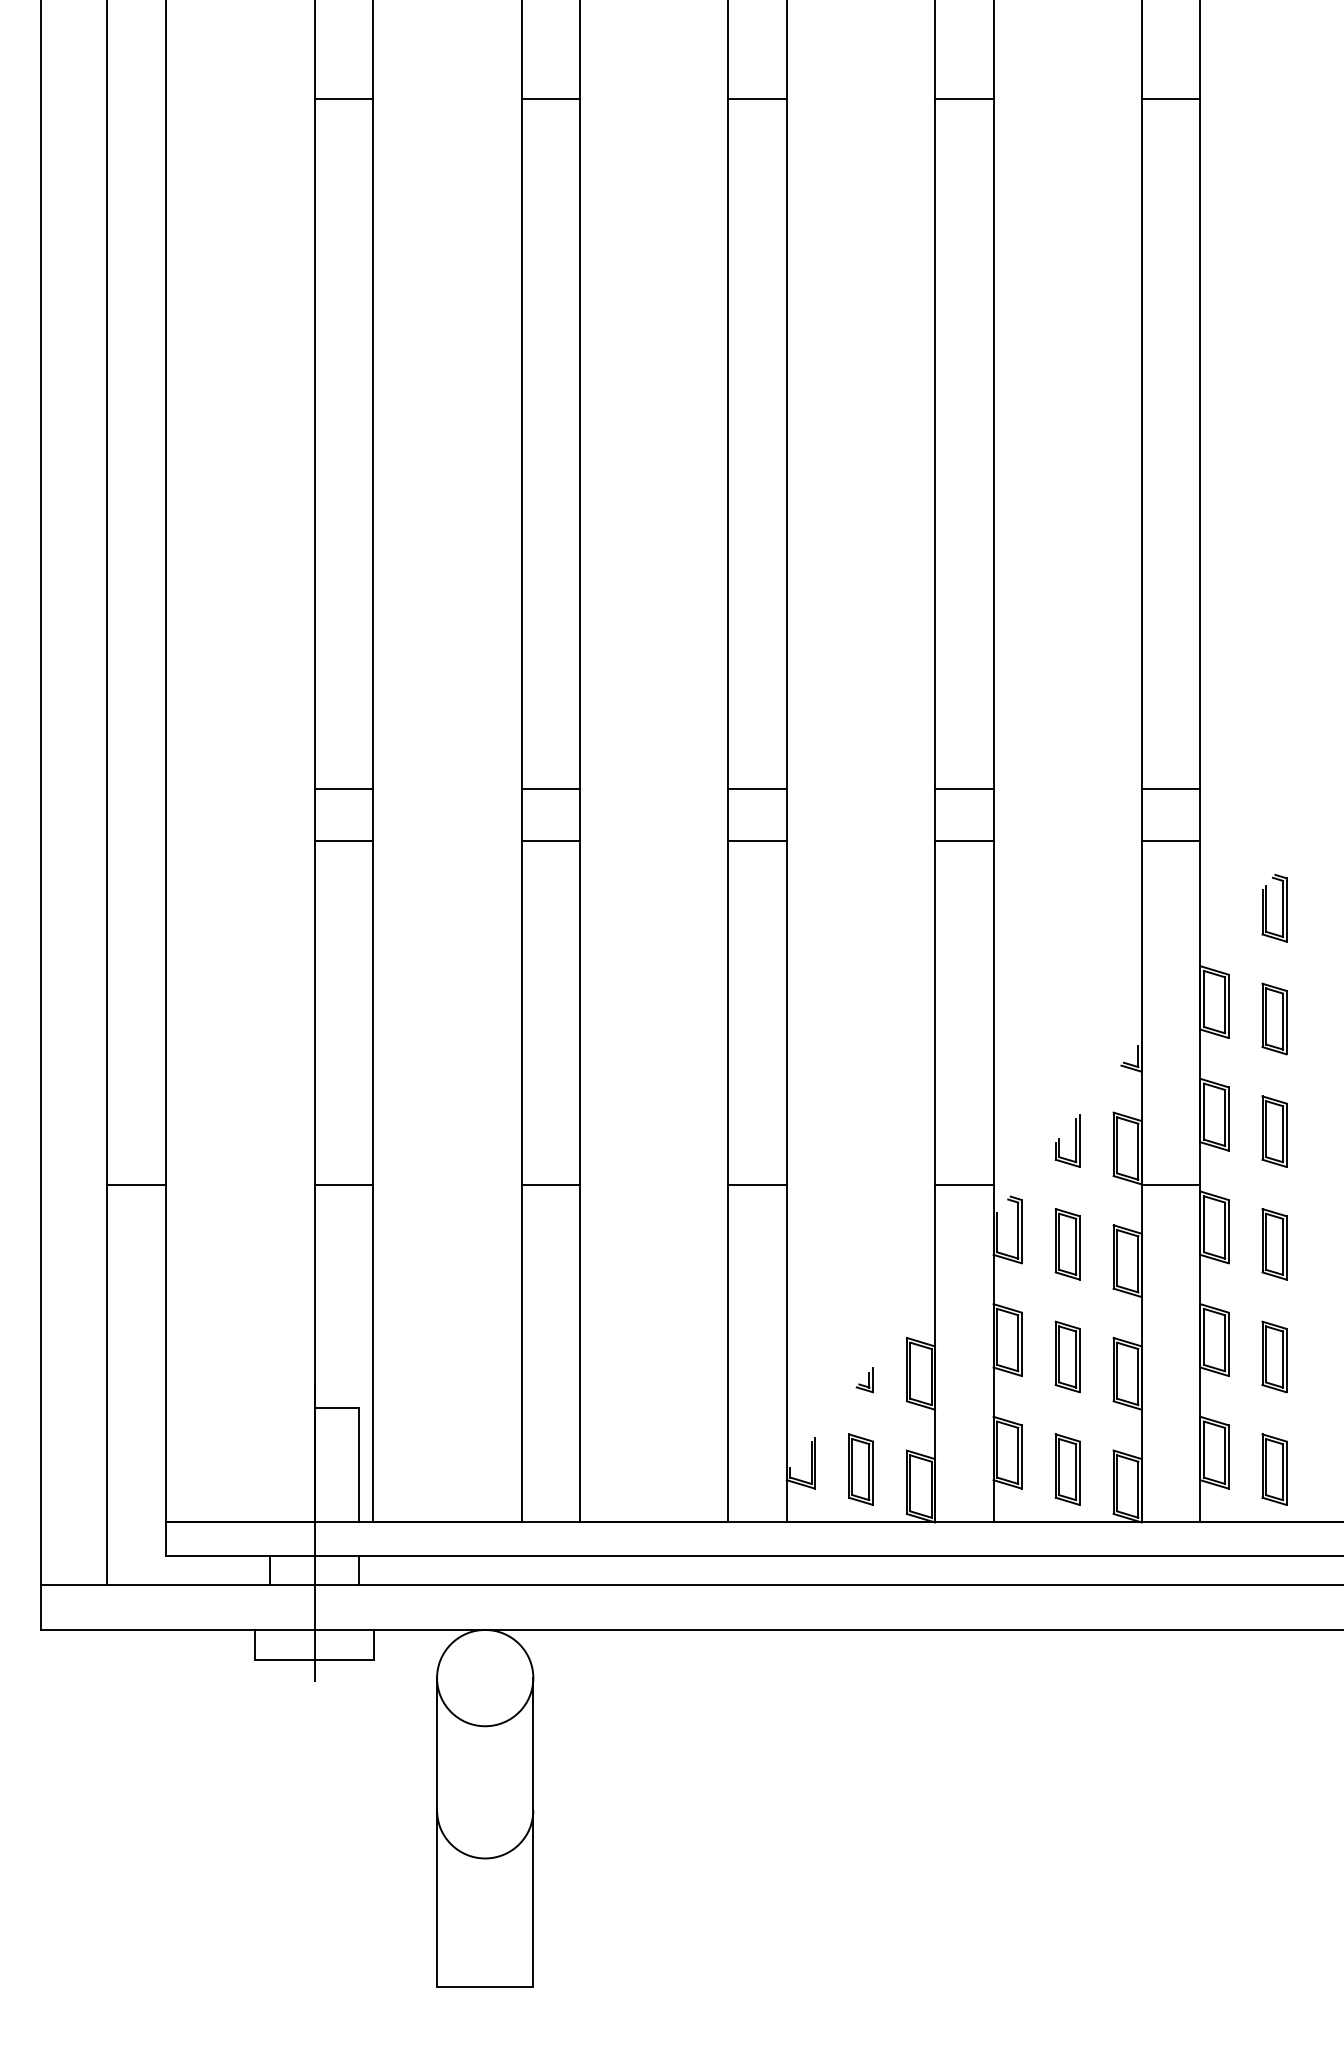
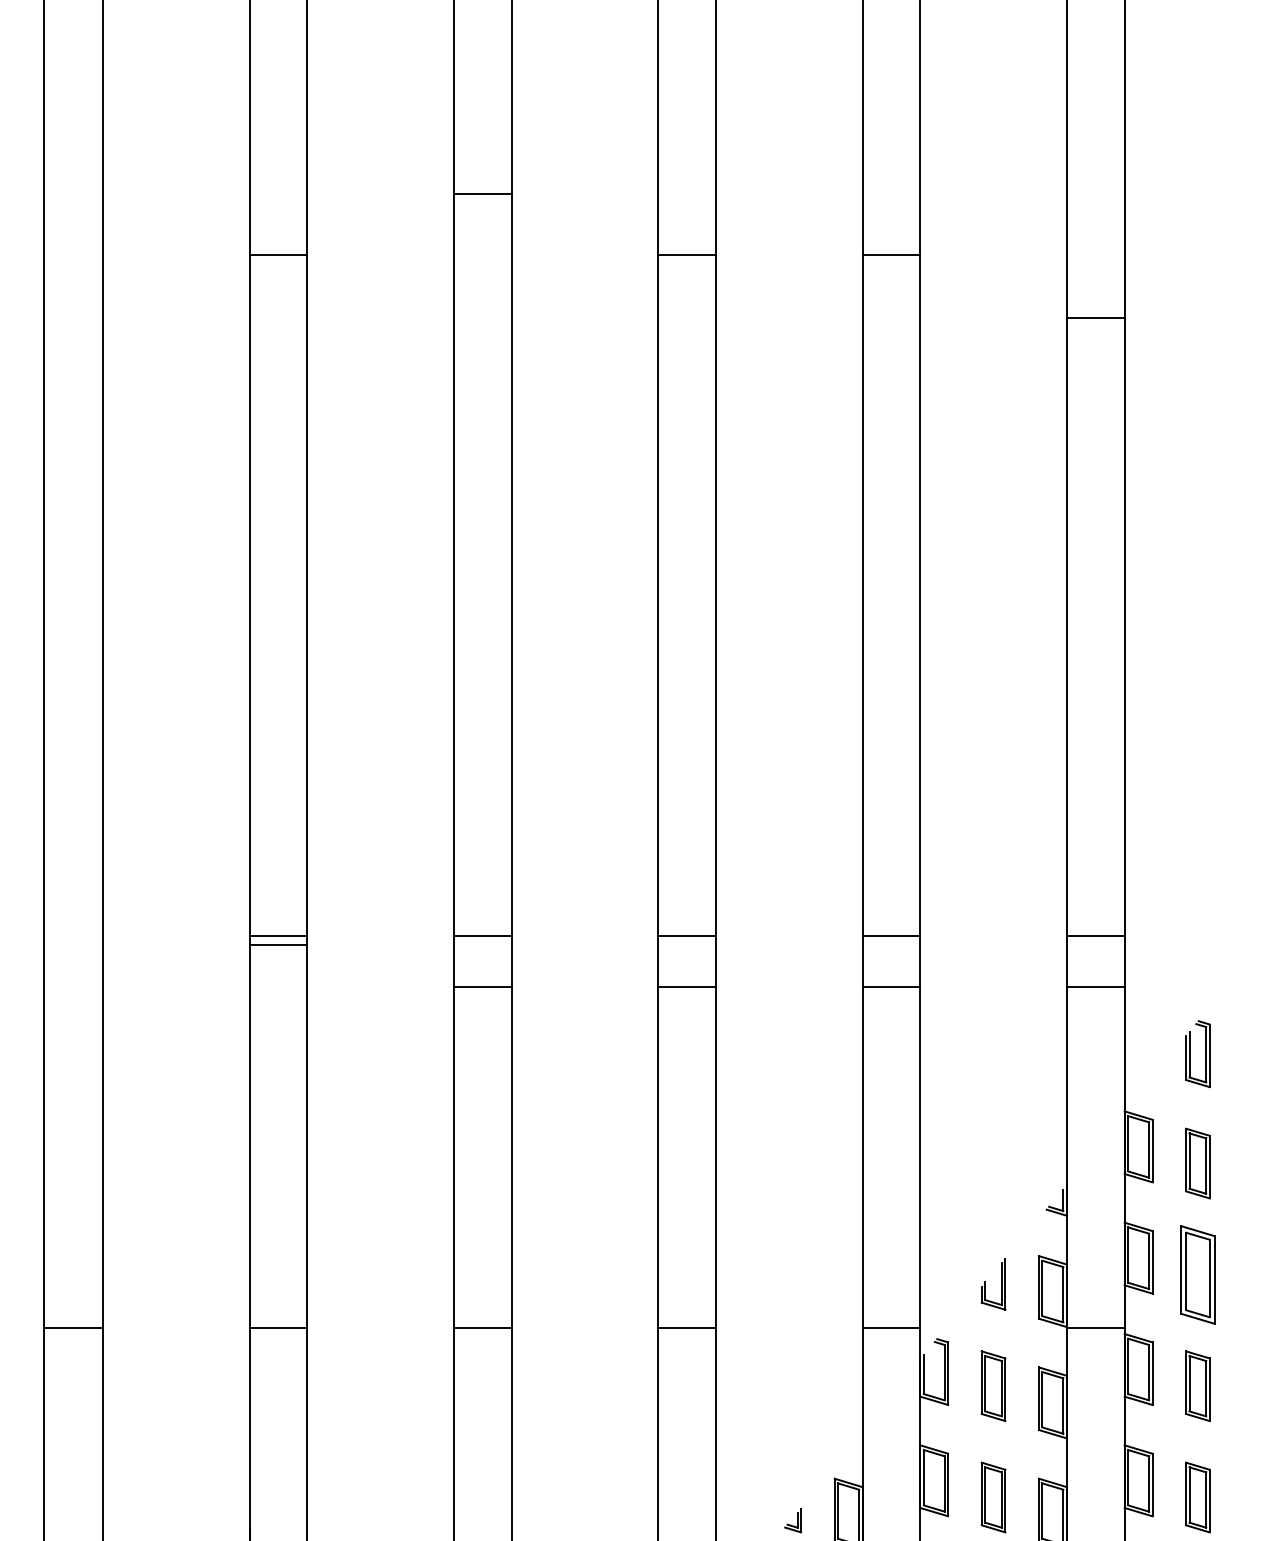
line: (550, 99) -> (482, 193), moved
line: (1170, 99) -> (1095, 318), moved
line: (343, 840) -> (277, 944), moved
part: (1274, 1131) -> (1197, 1274), size x1.4

